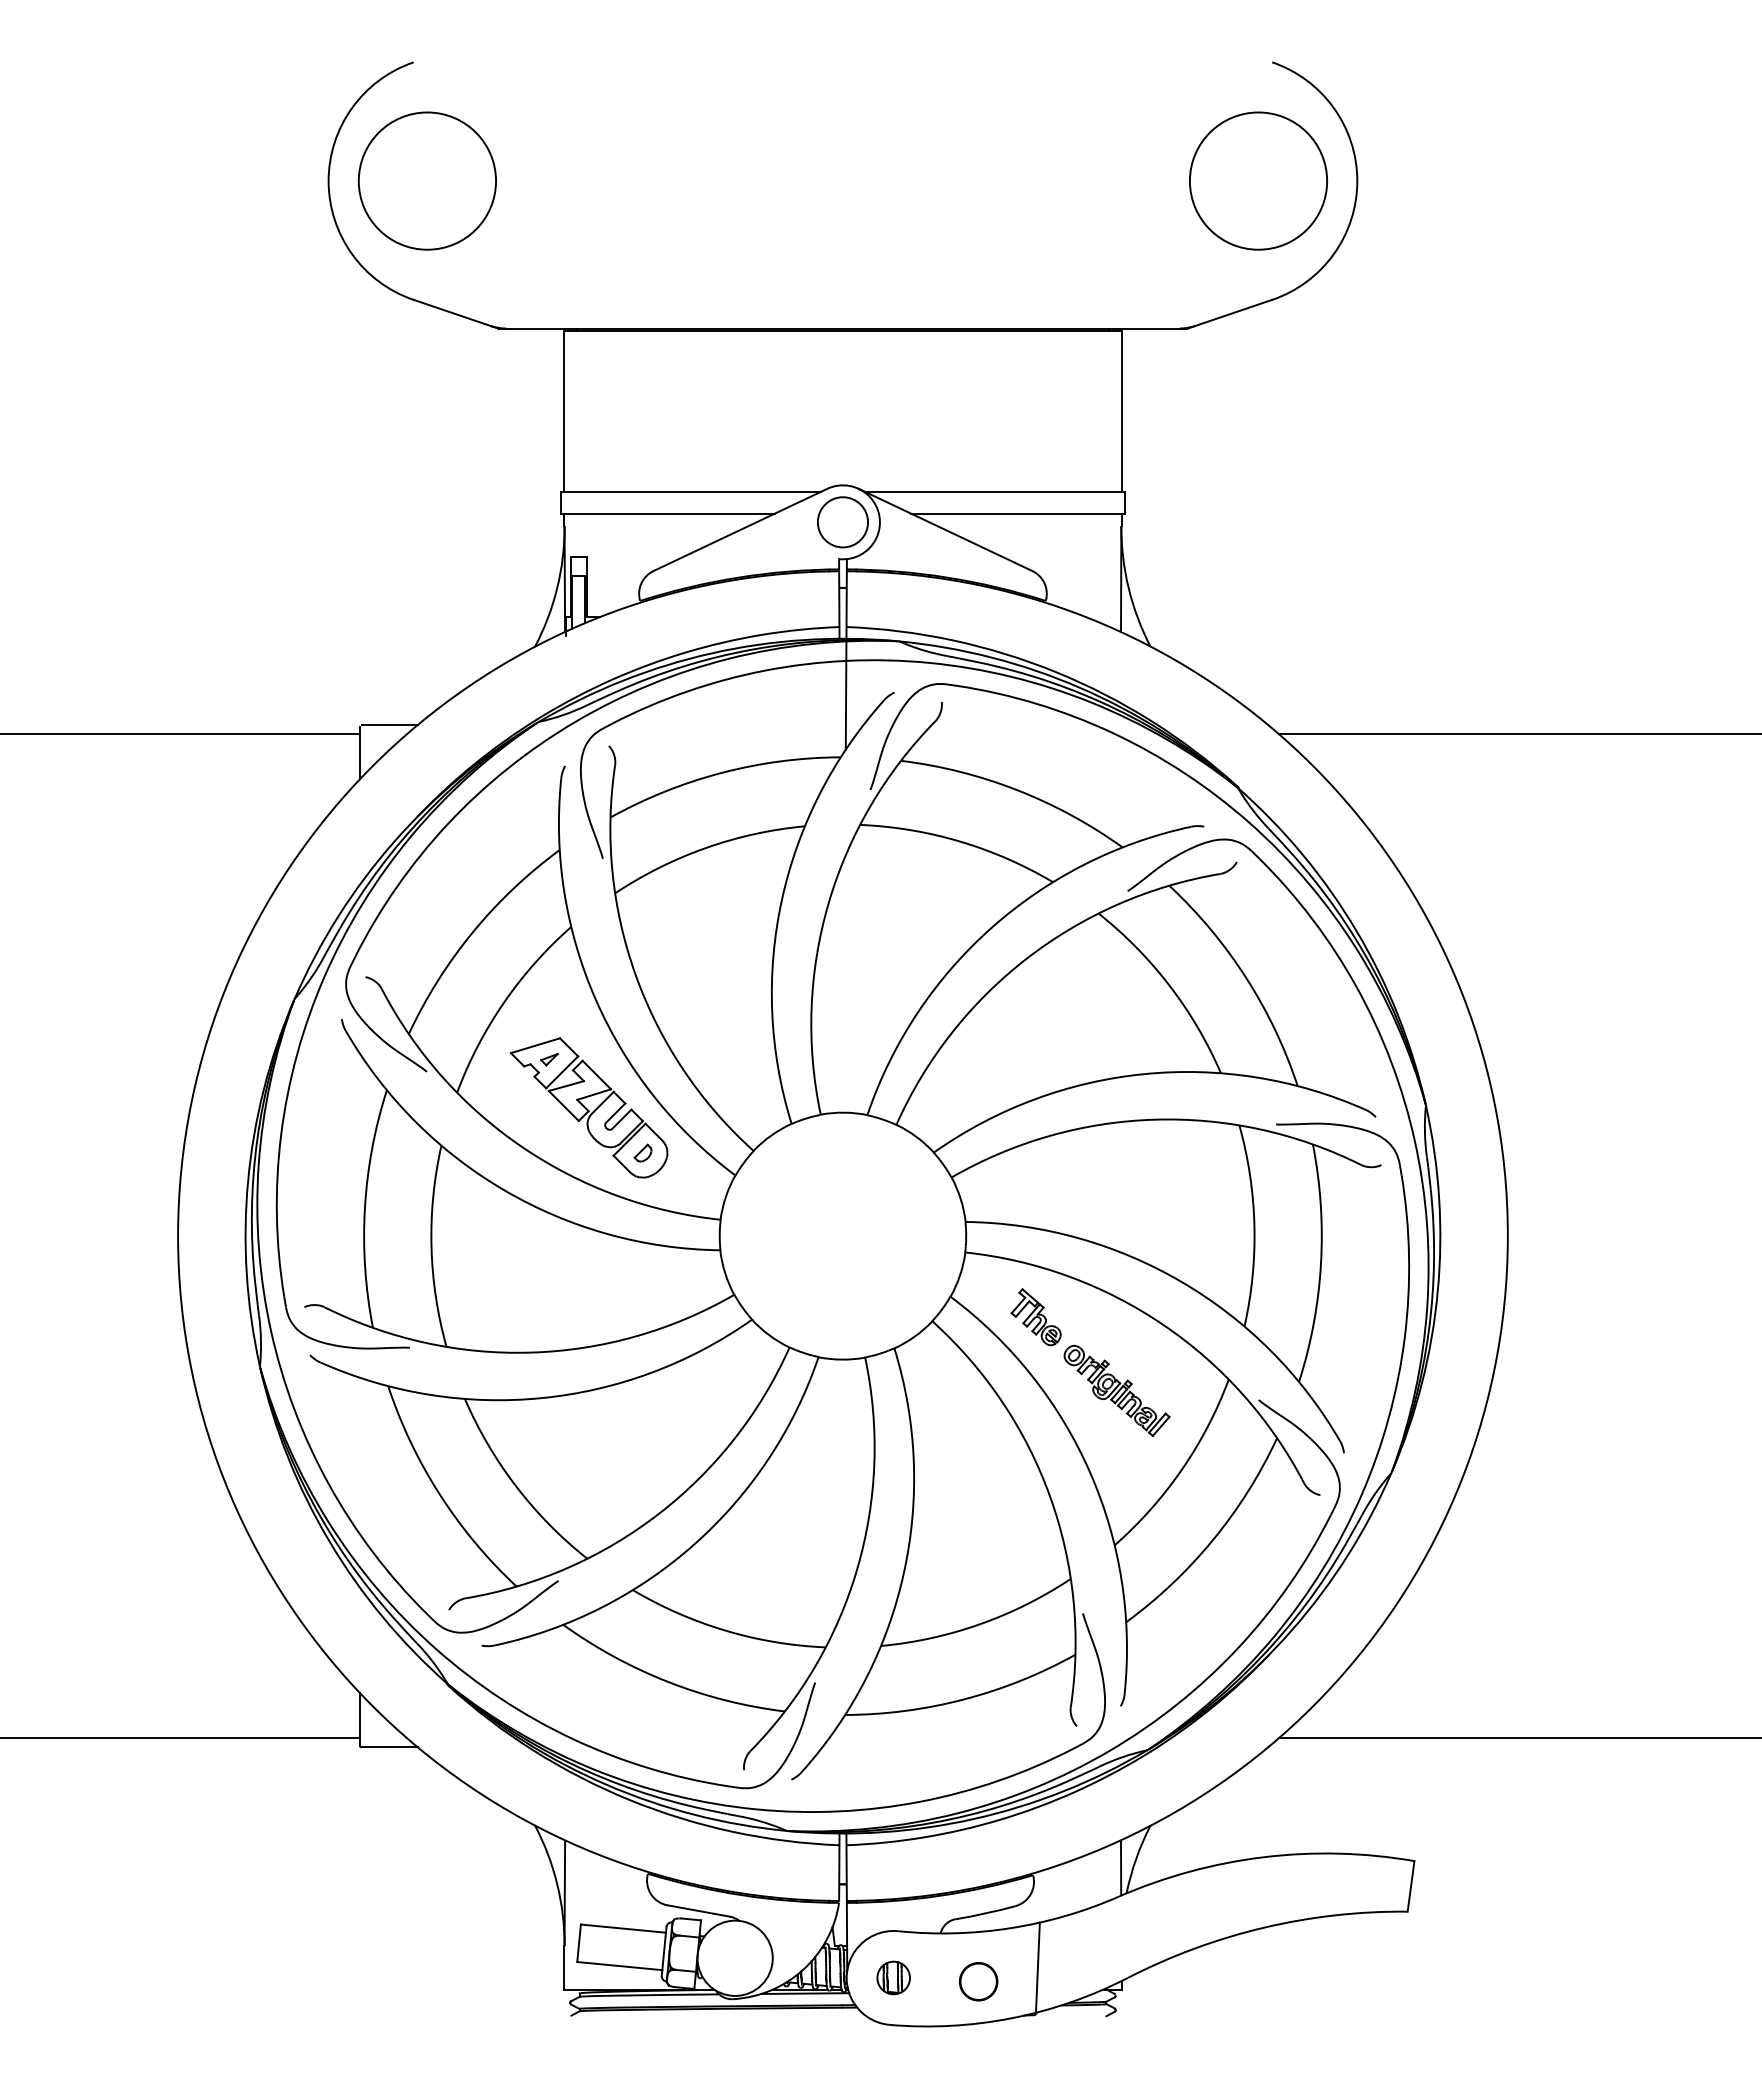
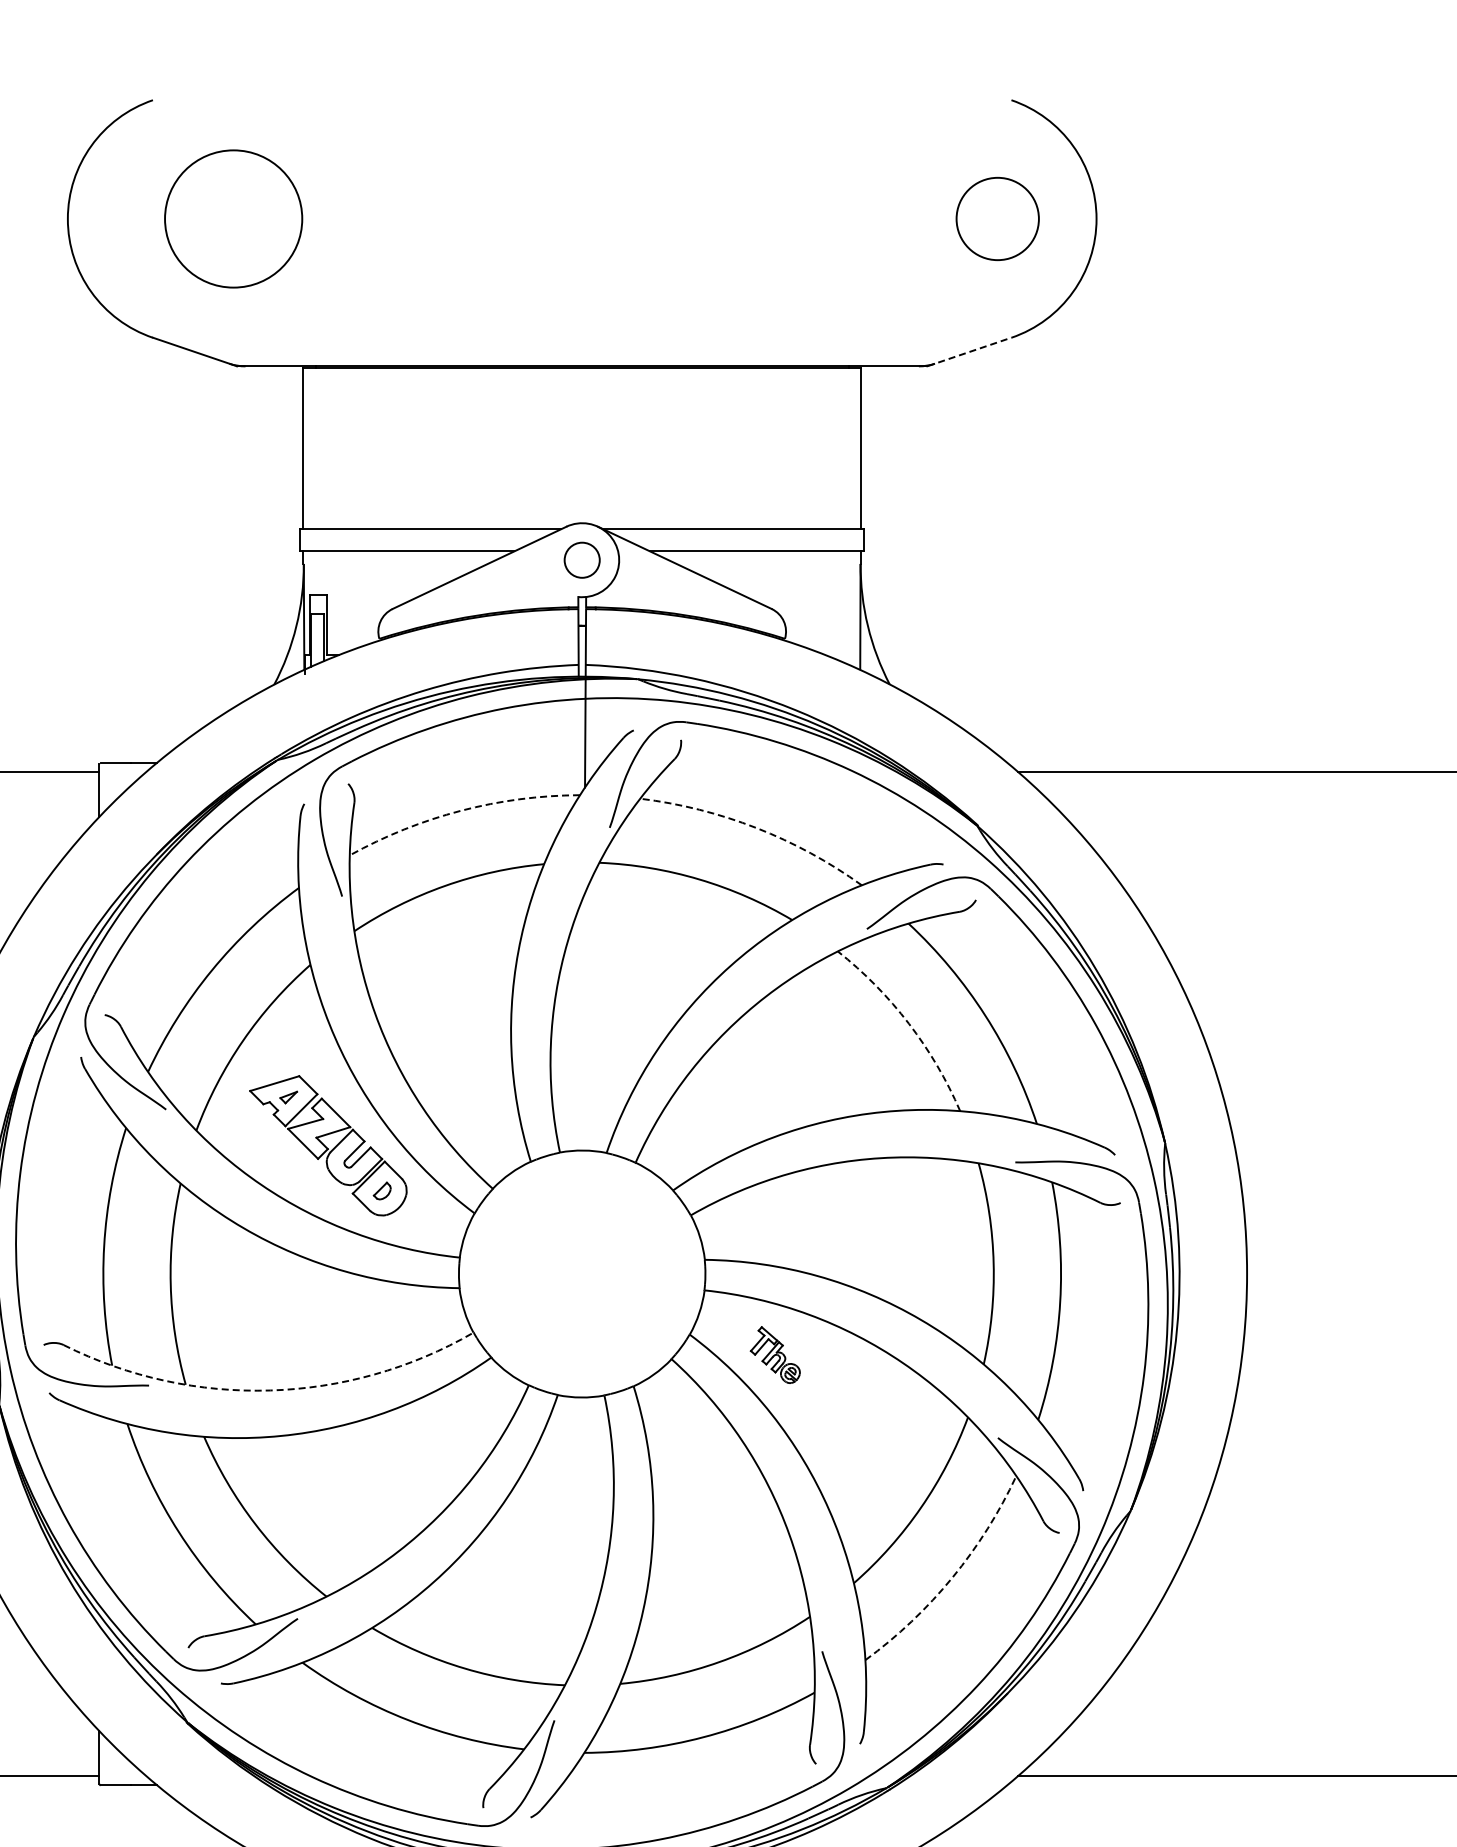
circle: (426, 180) -> (232, 218), moved
circle: (1258, 180) -> (997, 218), size x0.6
line: (1230, 313) -> (969, 351), solid -> dashed
circle: (842, 522) -> (581, 560), size x0.7
arc: (721, 772) -> (460, 810), solid -> dashed
arc: (1017, 790) -> (756, 828), solid -> dashed
arc: (1169, 985) -> (908, 1023), solid -> dashed
arc: (531, 1352) -> (270, 1390), solid -> dashed
part: (1116, 1390) -> (855, 1428), removed
arc: (1213, 1539) -> (952, 1577), solid -> dashed

